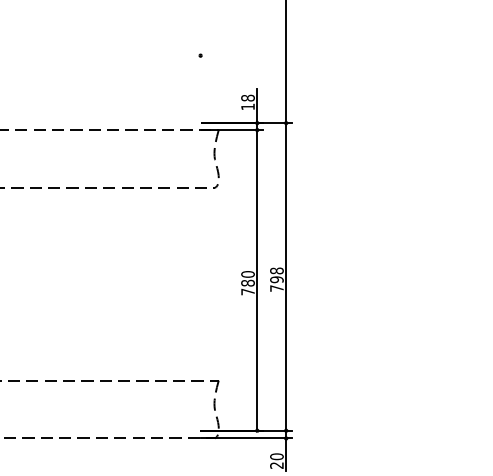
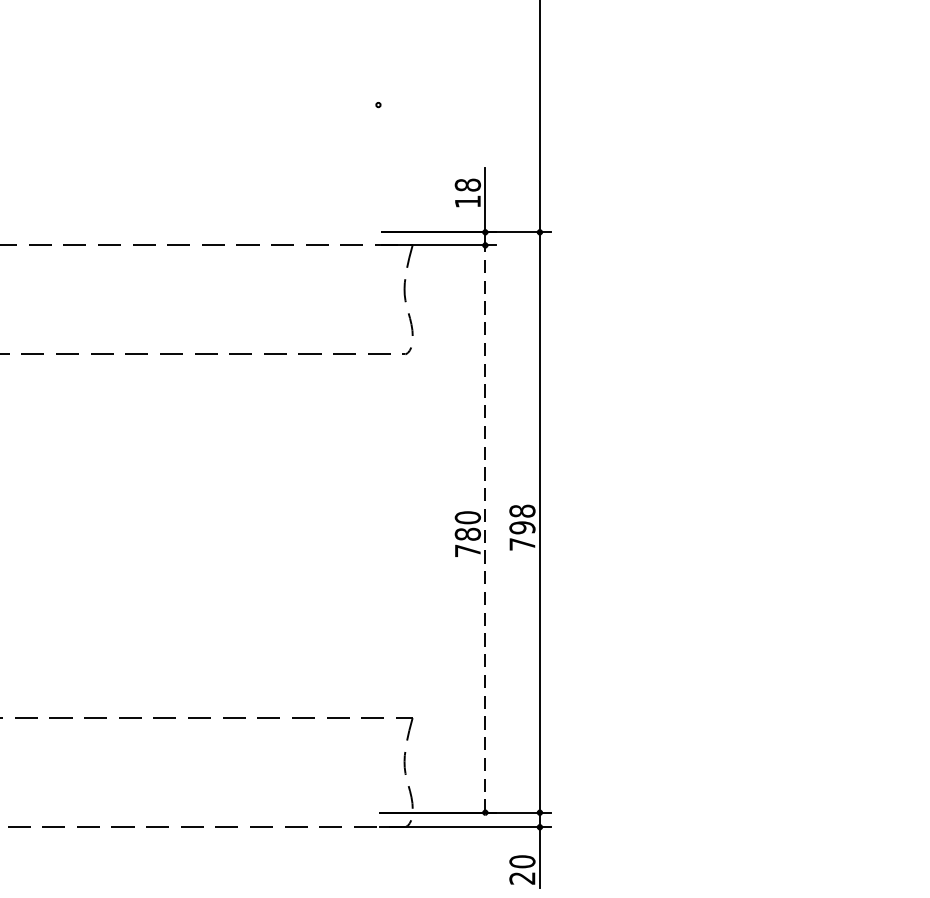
line: (257, 279) -> (485, 527), solid -> dashed

